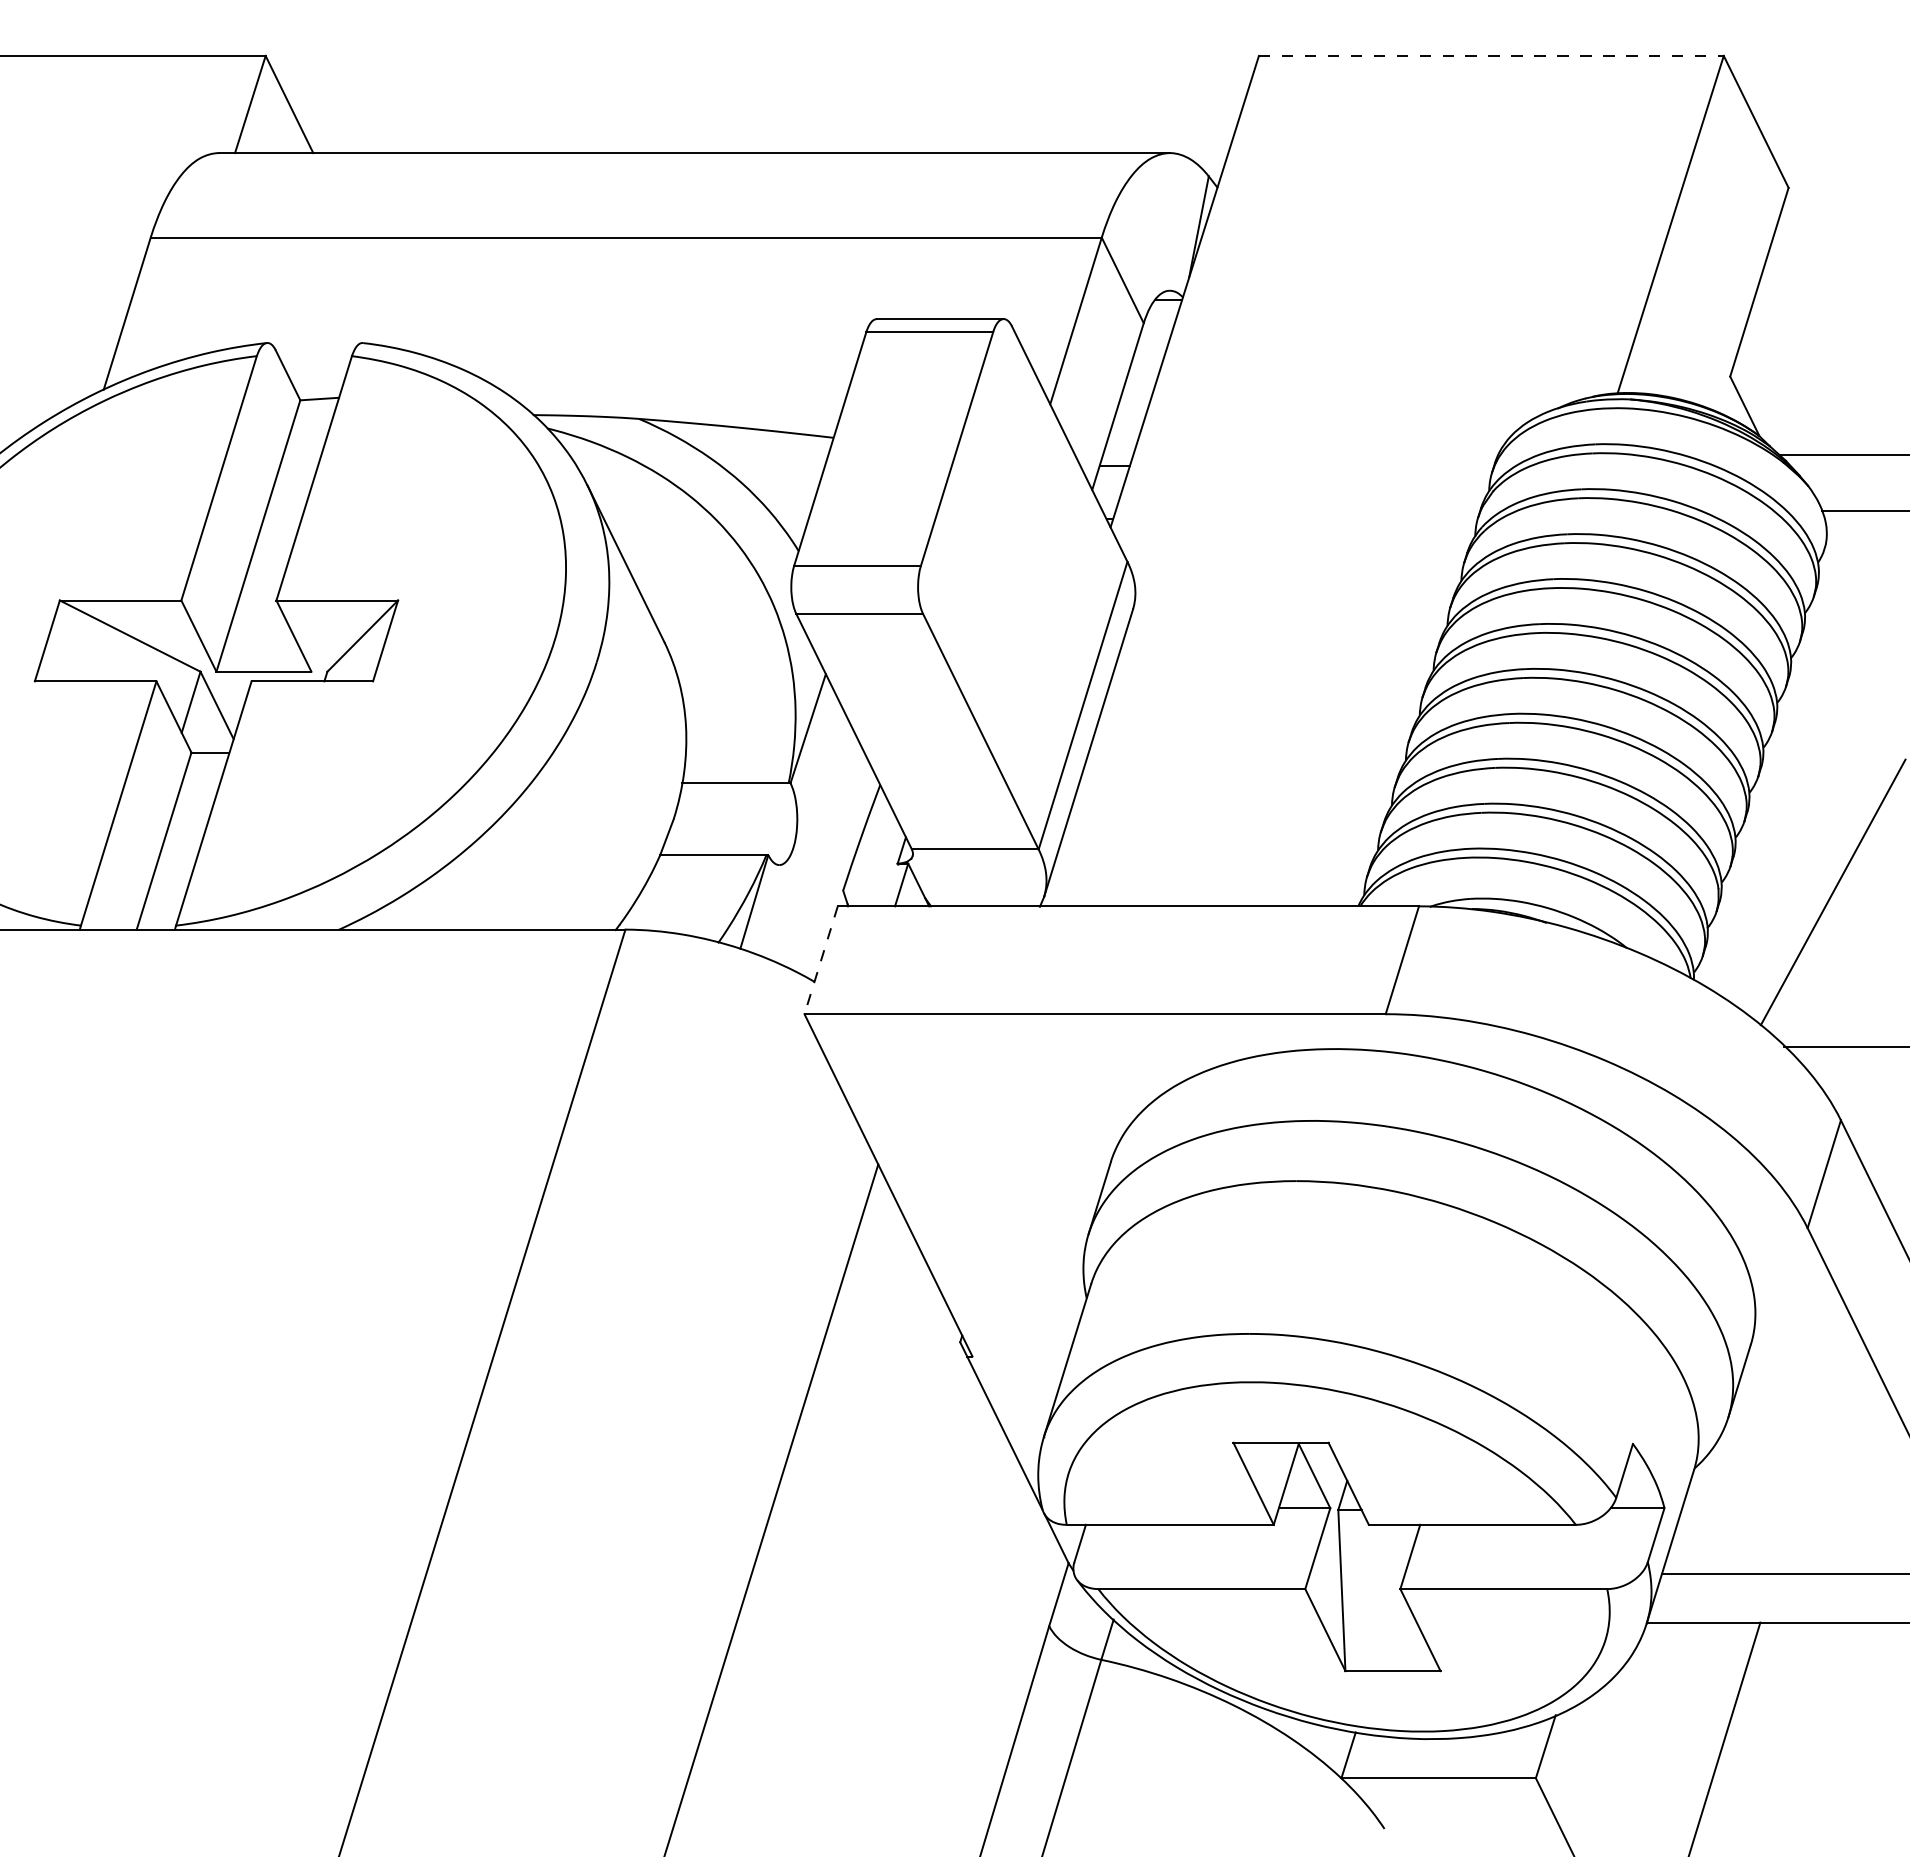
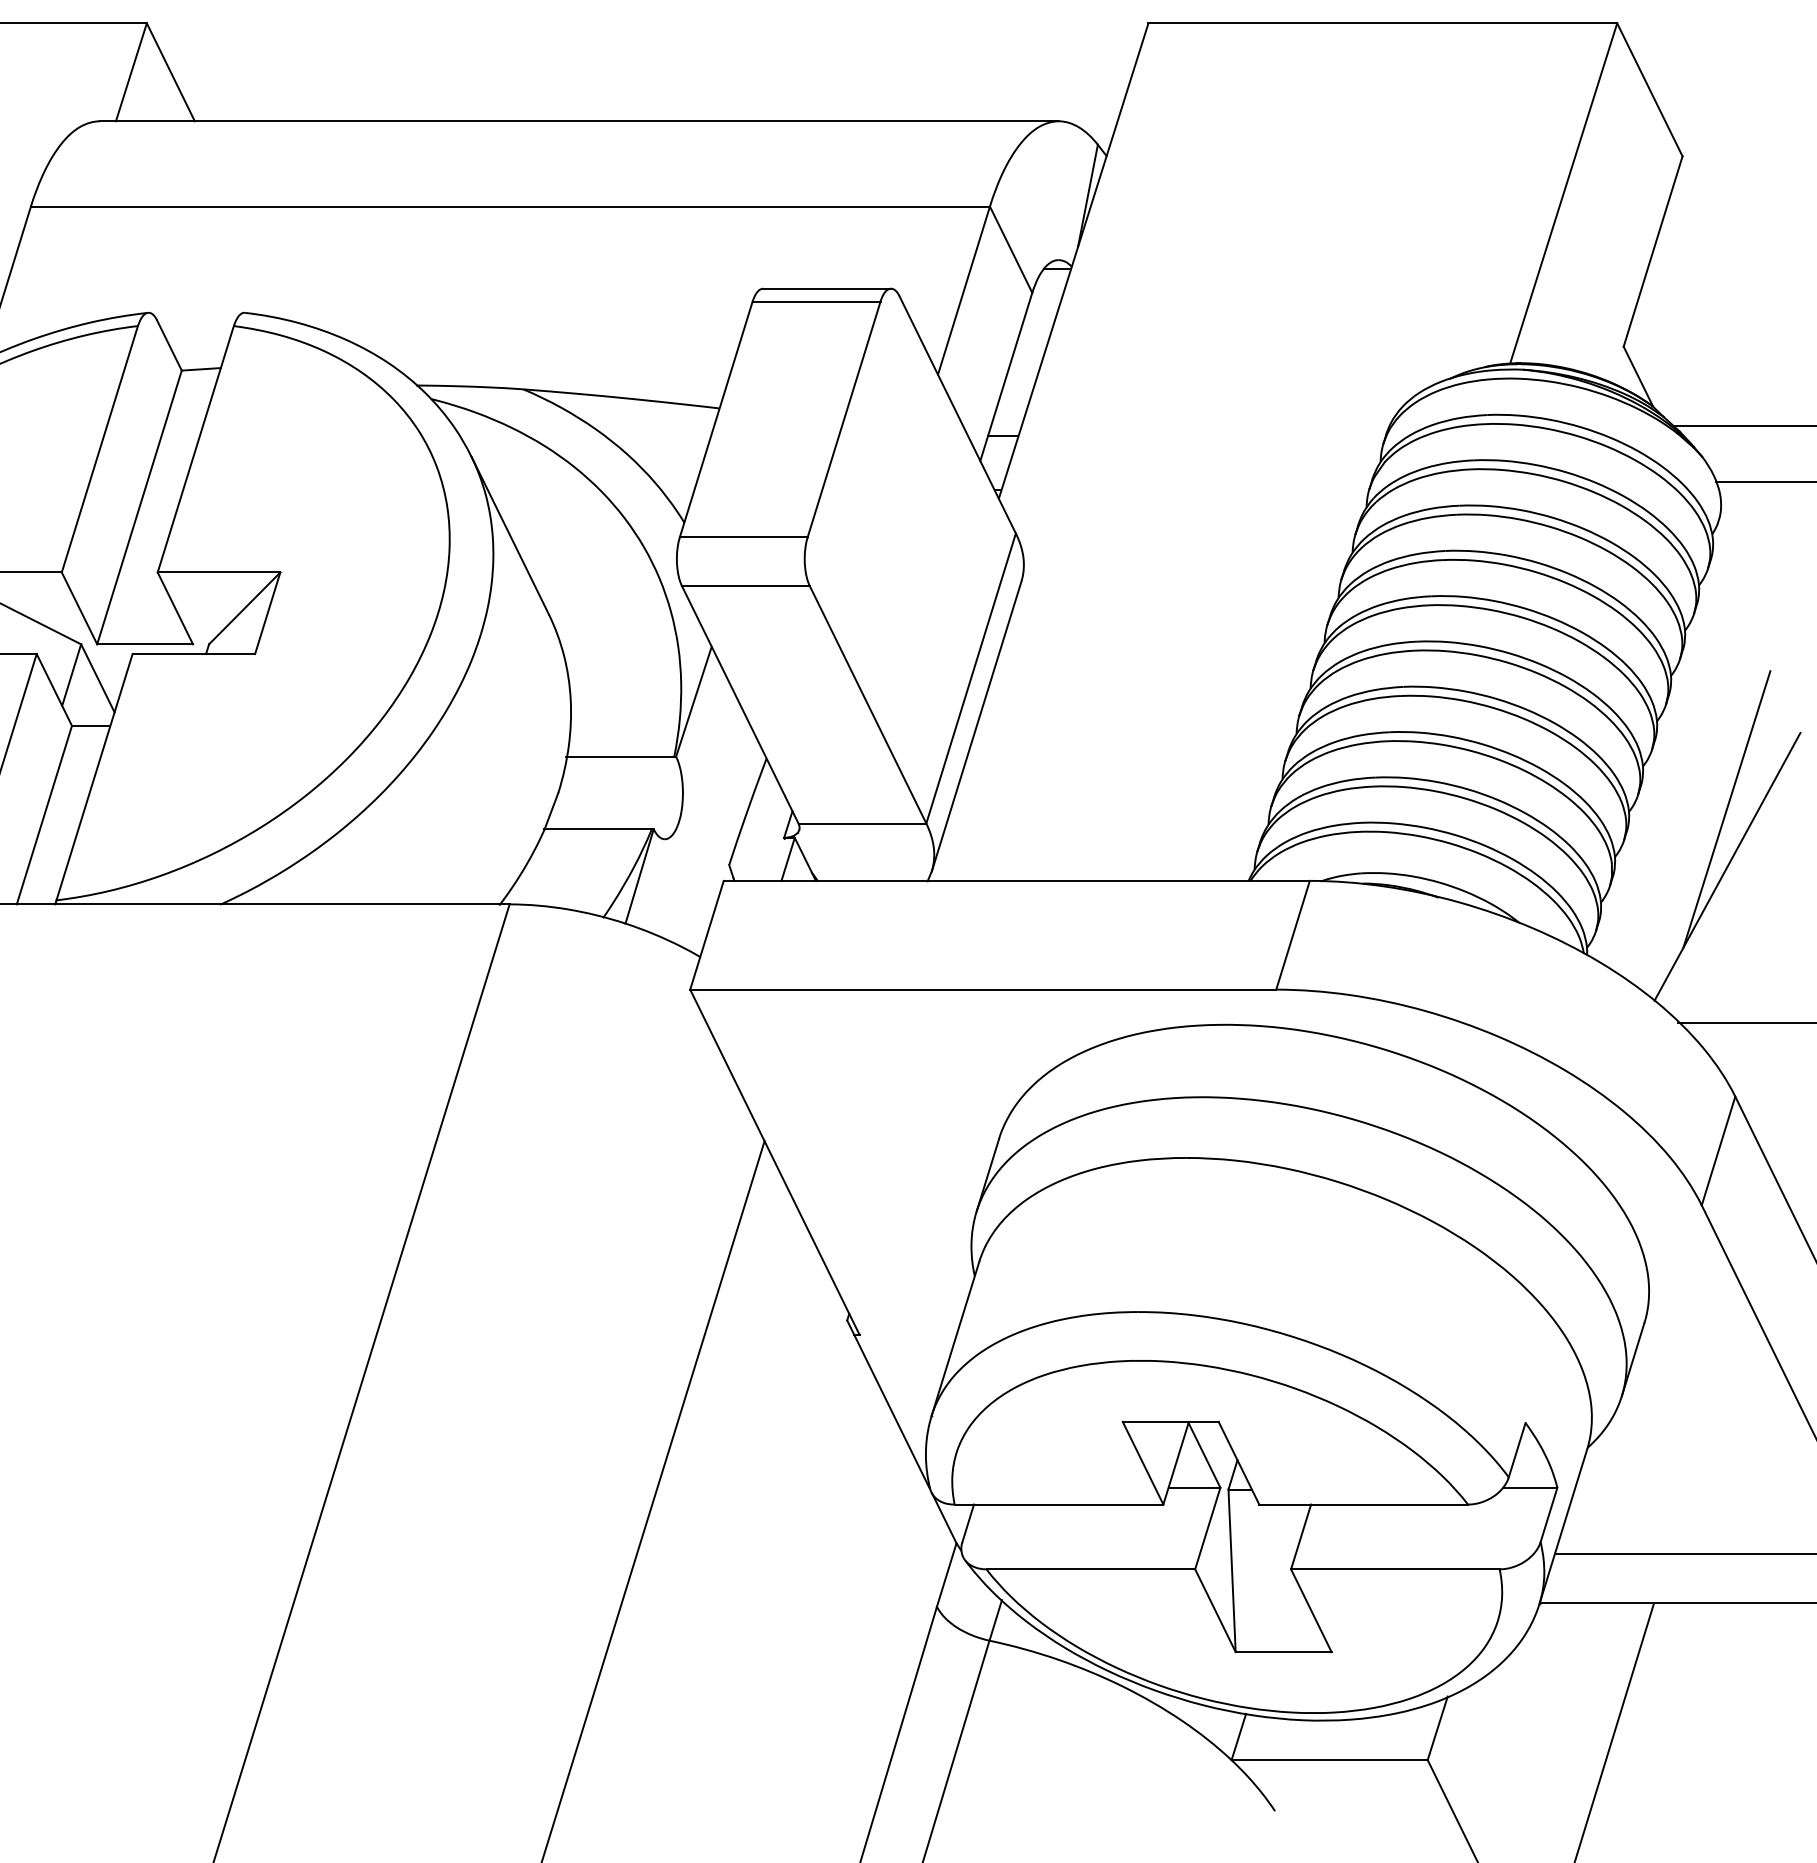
line: (1491, 55) -> (1382, 22), dashed -> solid
line: (1832, 835) -> (1726, 809), added
line: (821, 960) -> (707, 935), dashed -> solid

